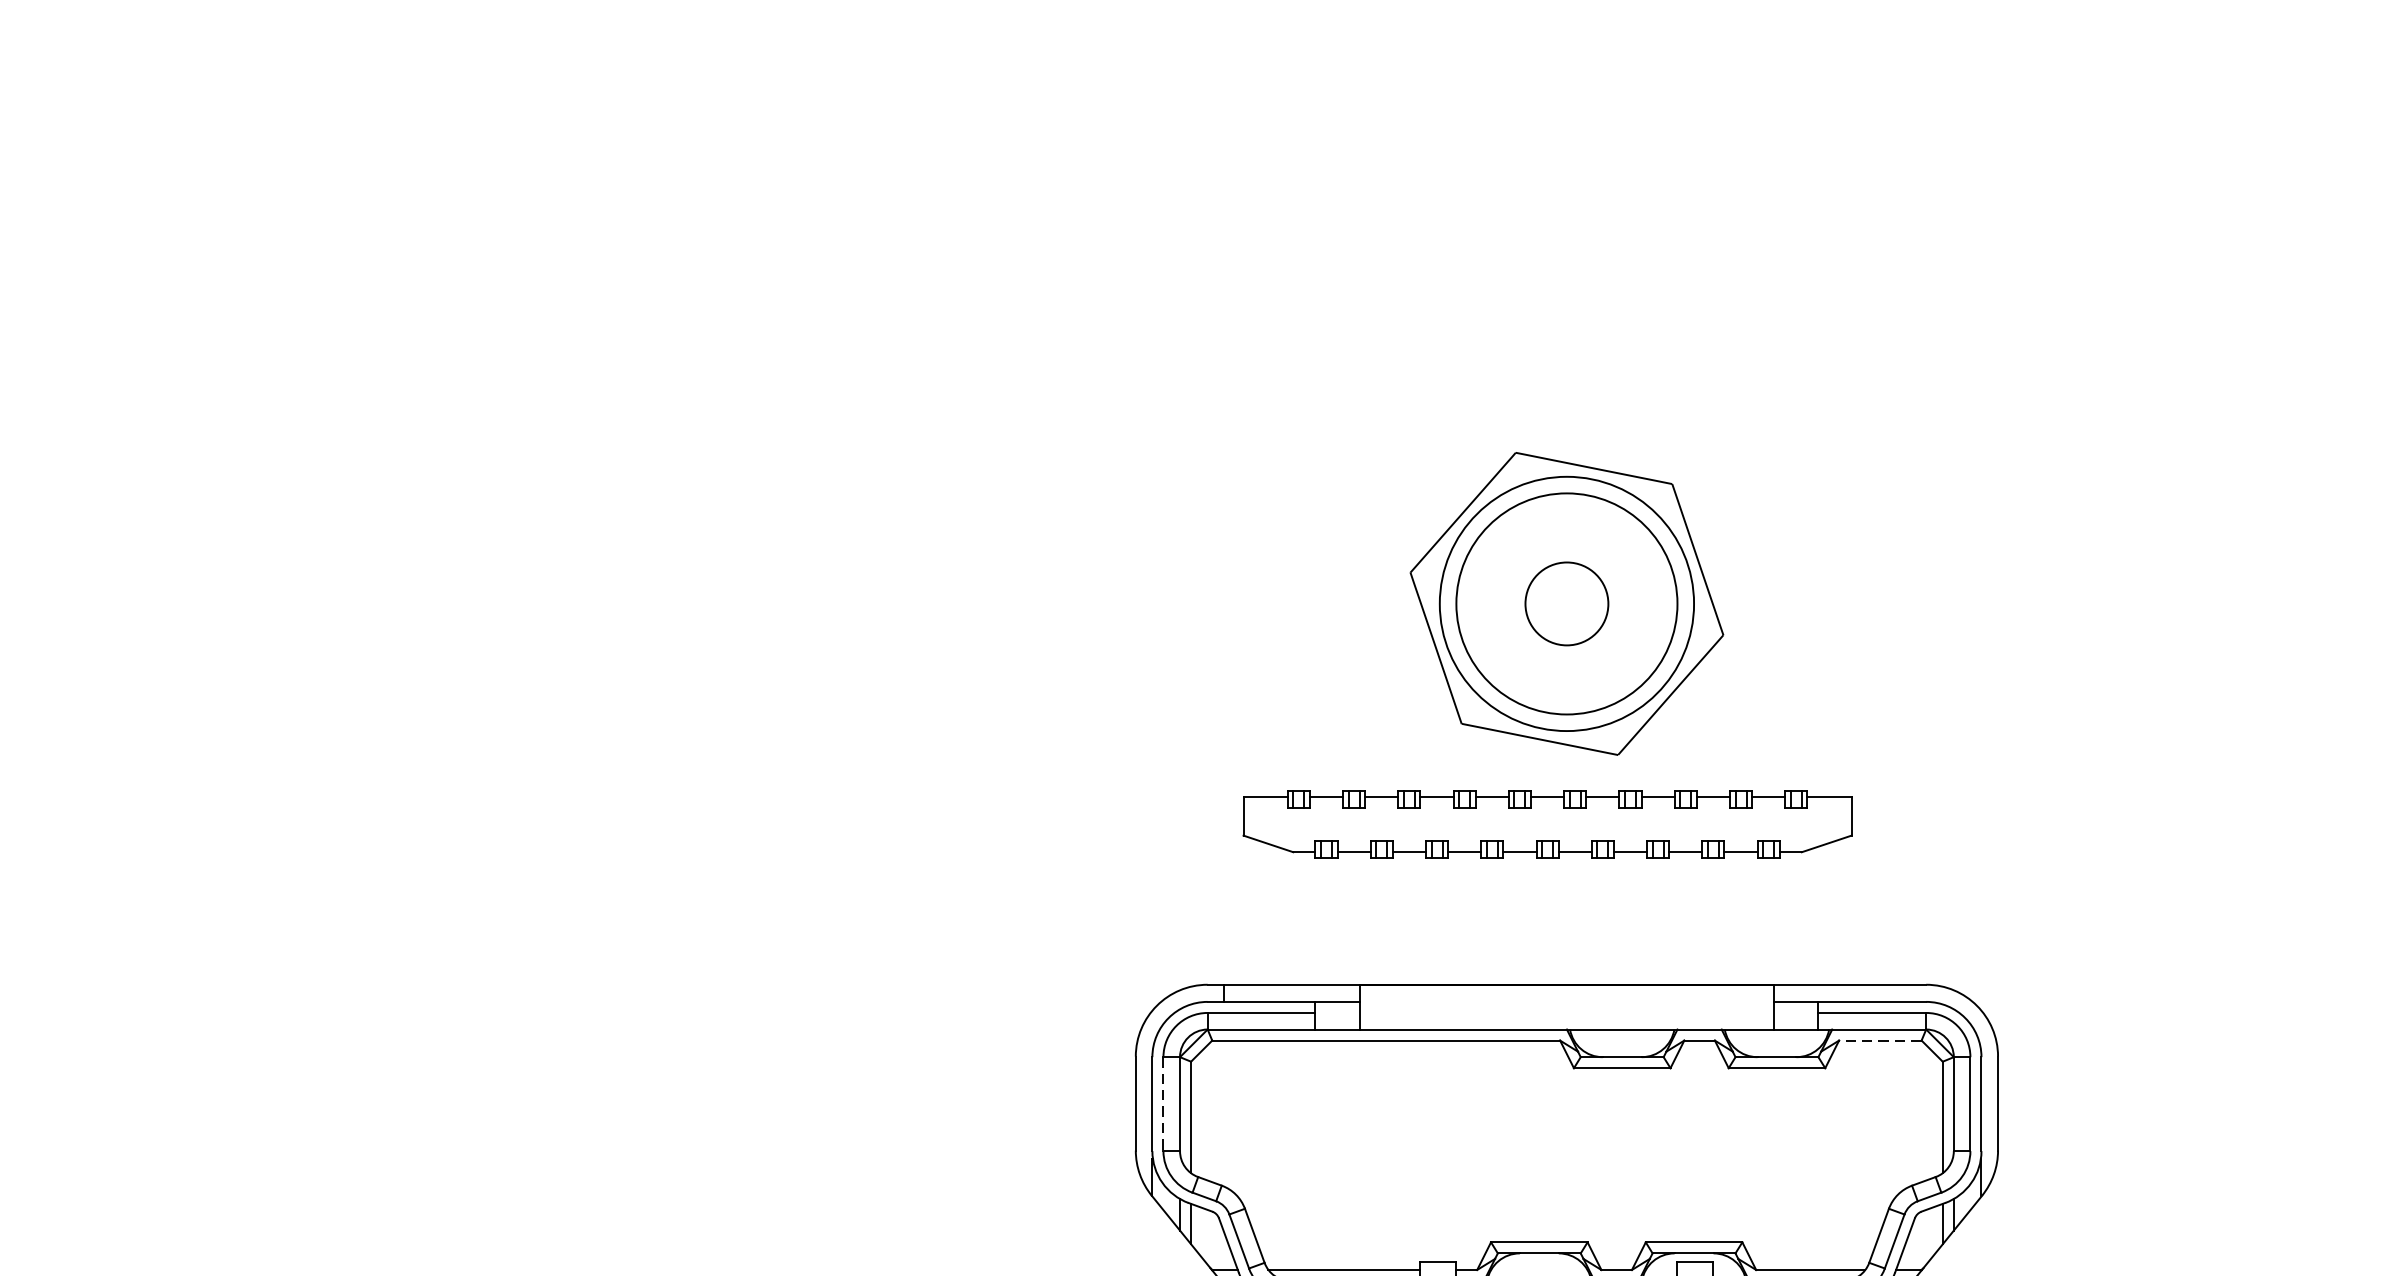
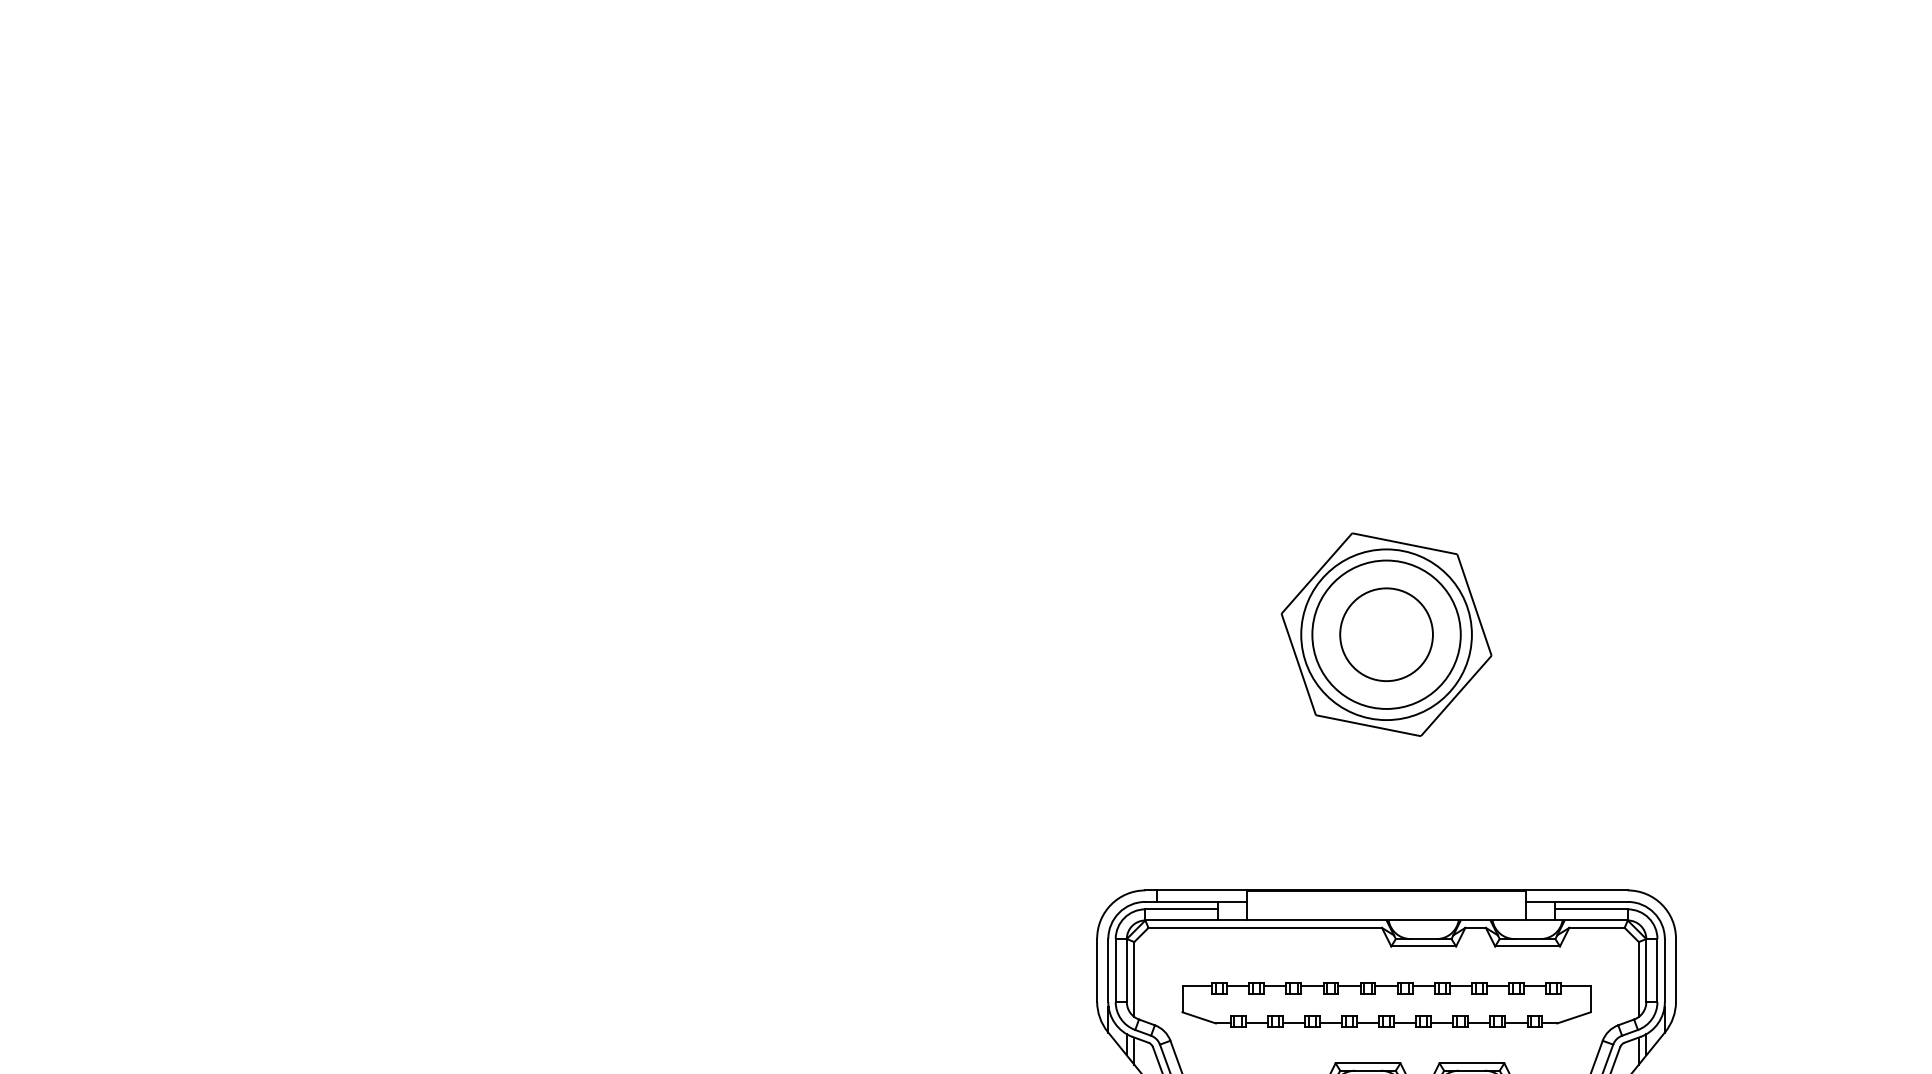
circle: (1566, 603) -> (1386, 634), size x1.67
part: (1547, 824) -> (1386, 1004), moved
line: (1879, 1039) -> (1596, 927), dashed -> solid
line: (1163, 1104) -> (1115, 970), dashed -> solid

